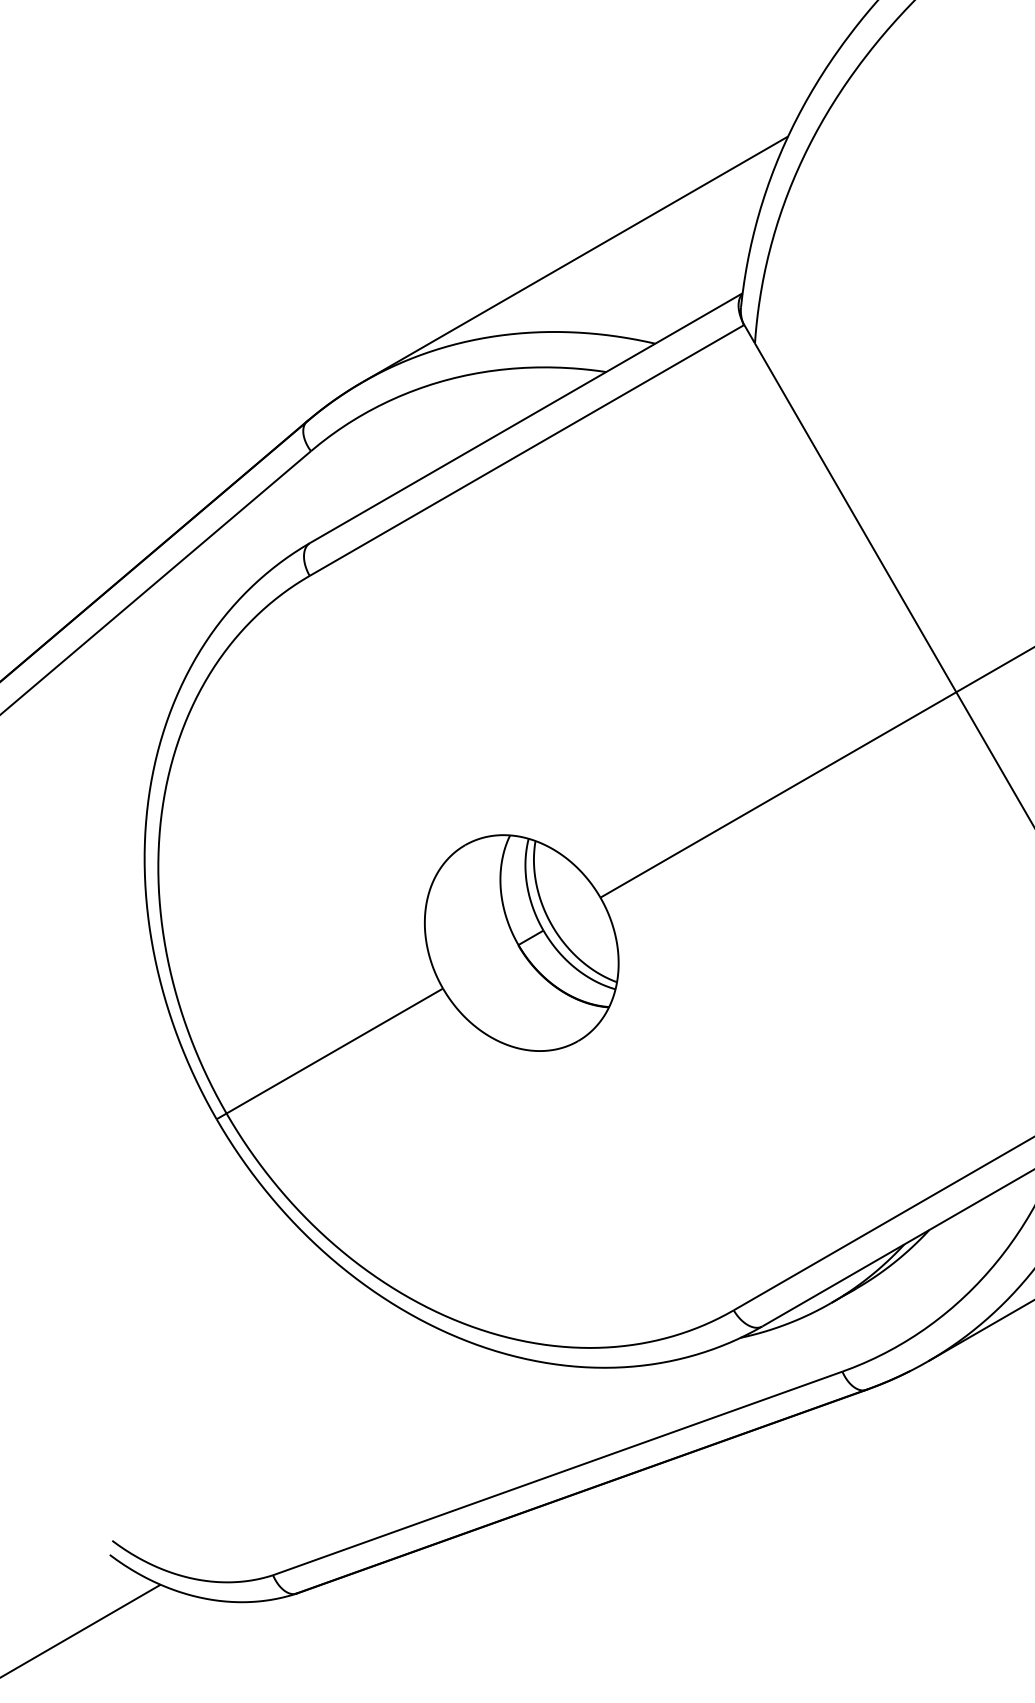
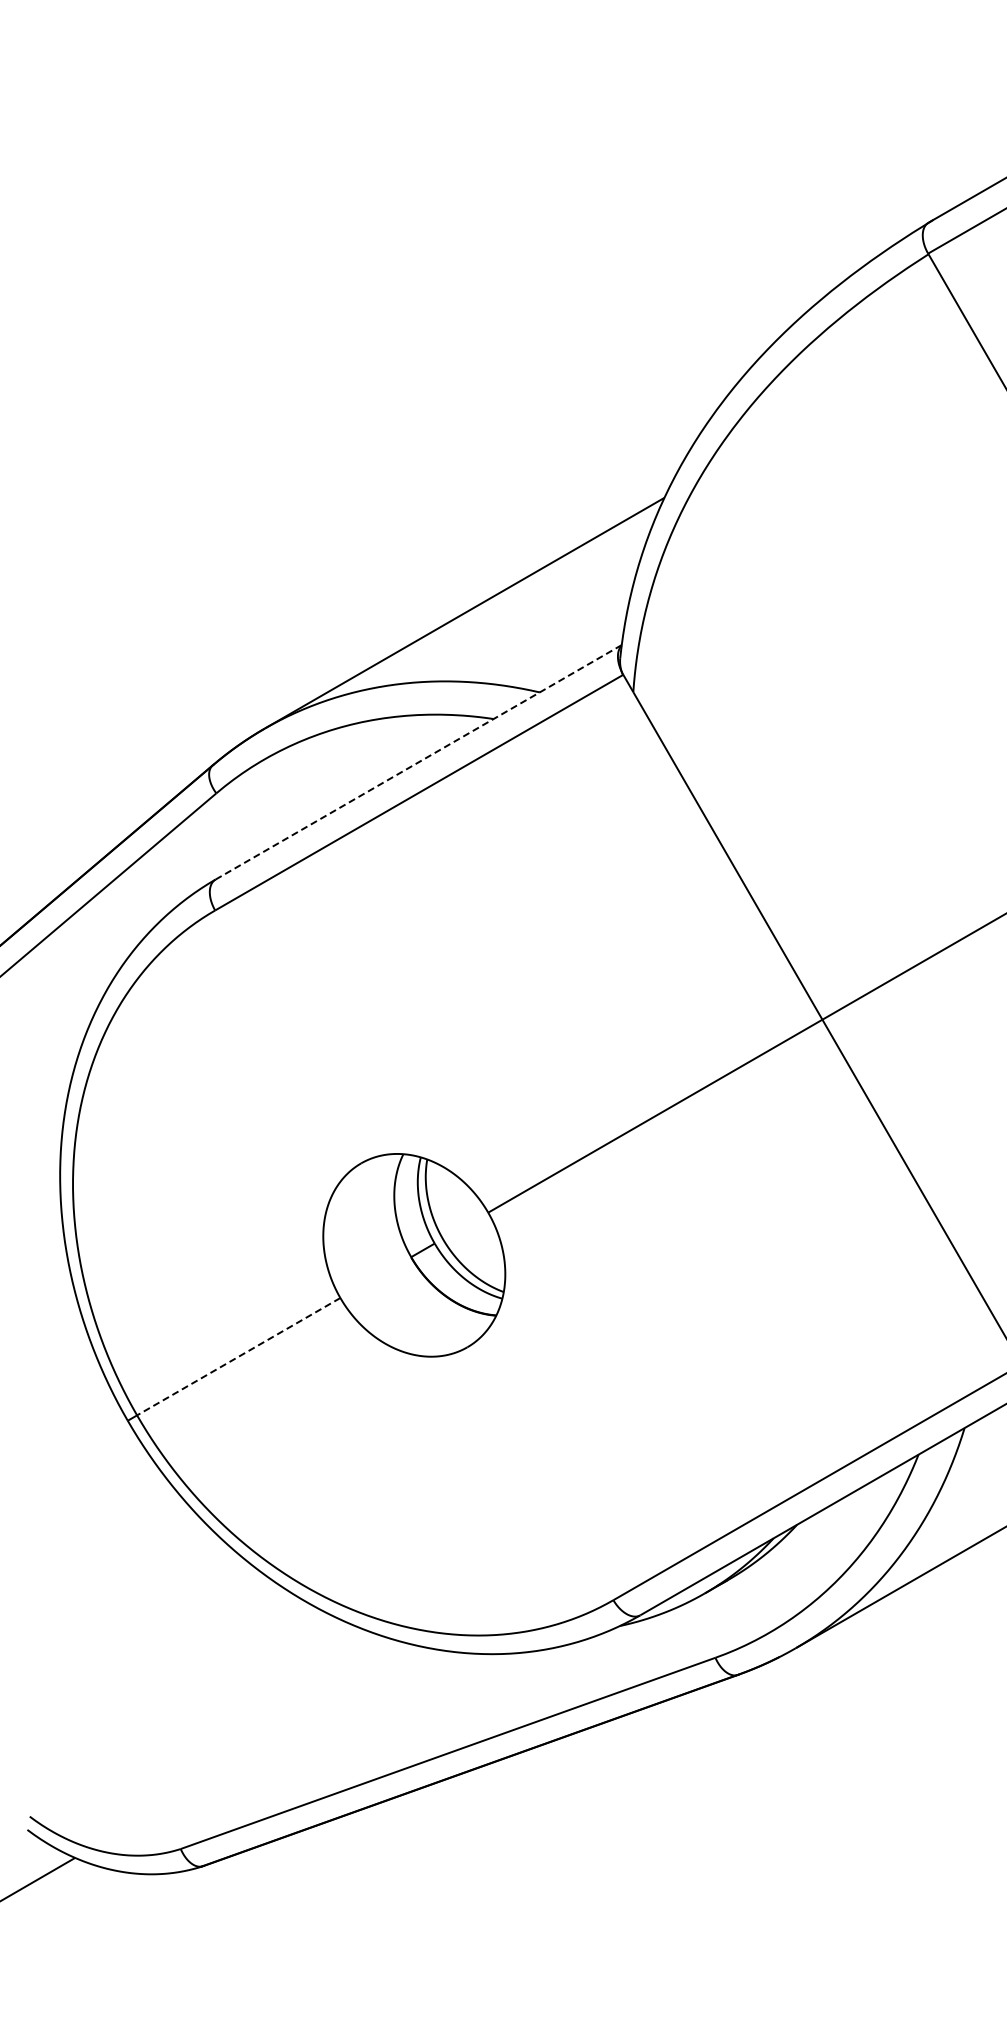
line: (526, 418) -> (418, 762), solid -> dashed
line: (334, 1050) -> (238, 1356), solid -> dashed

